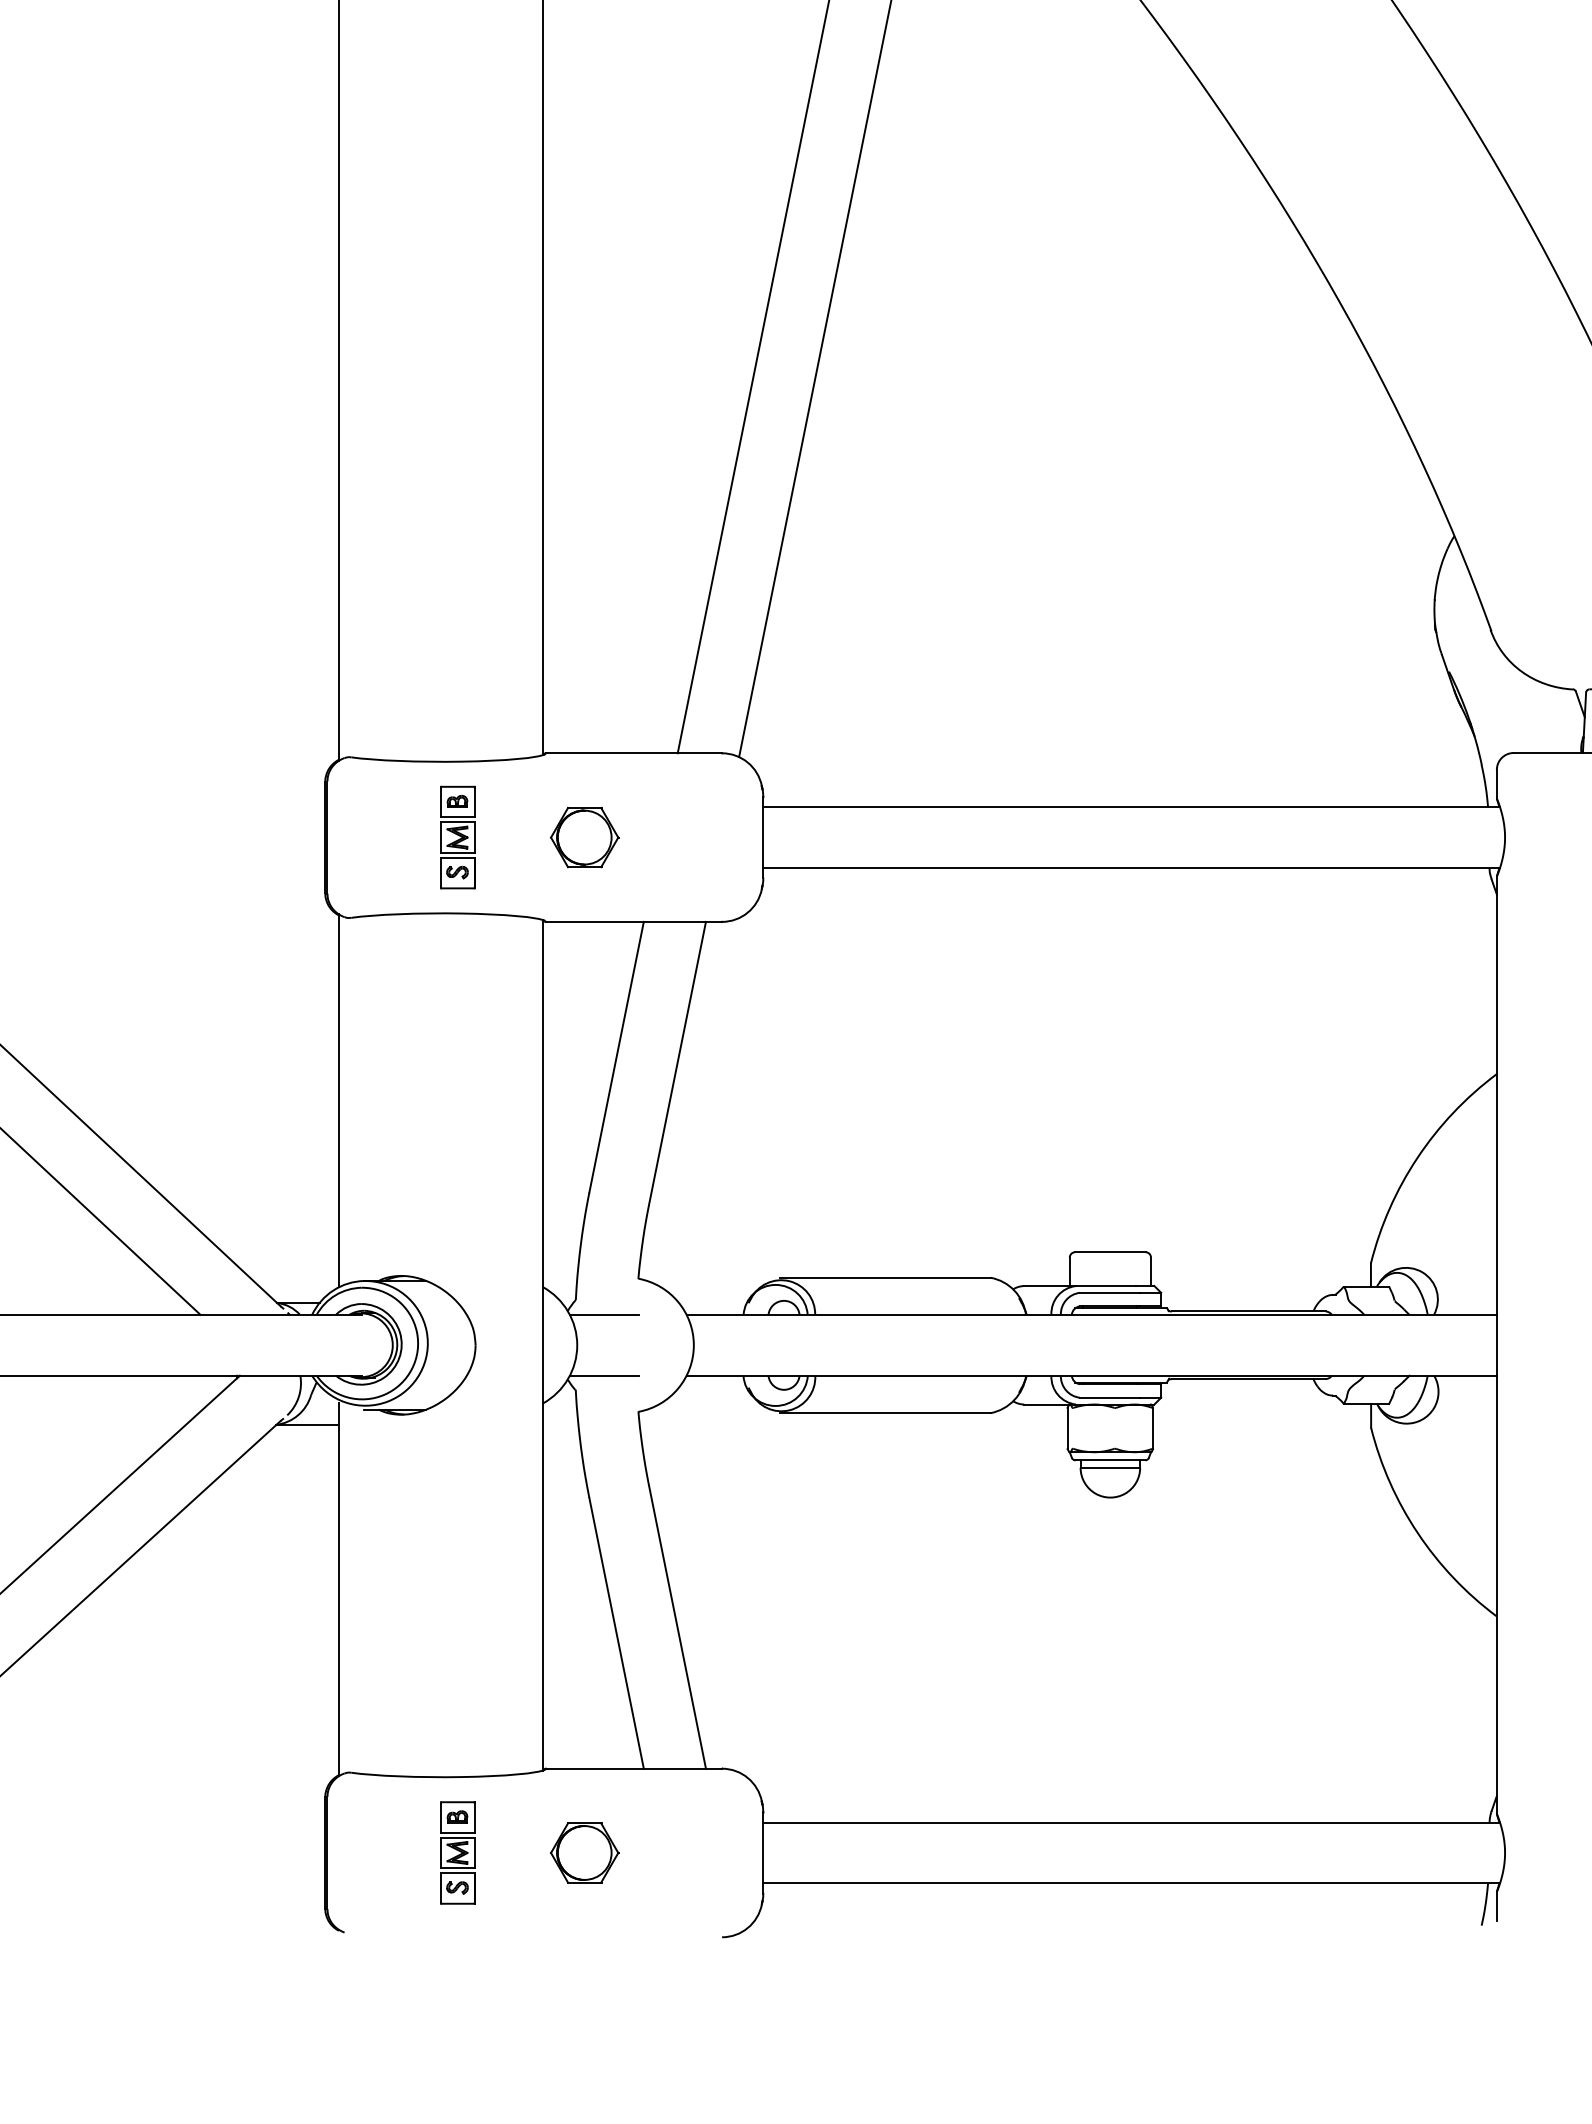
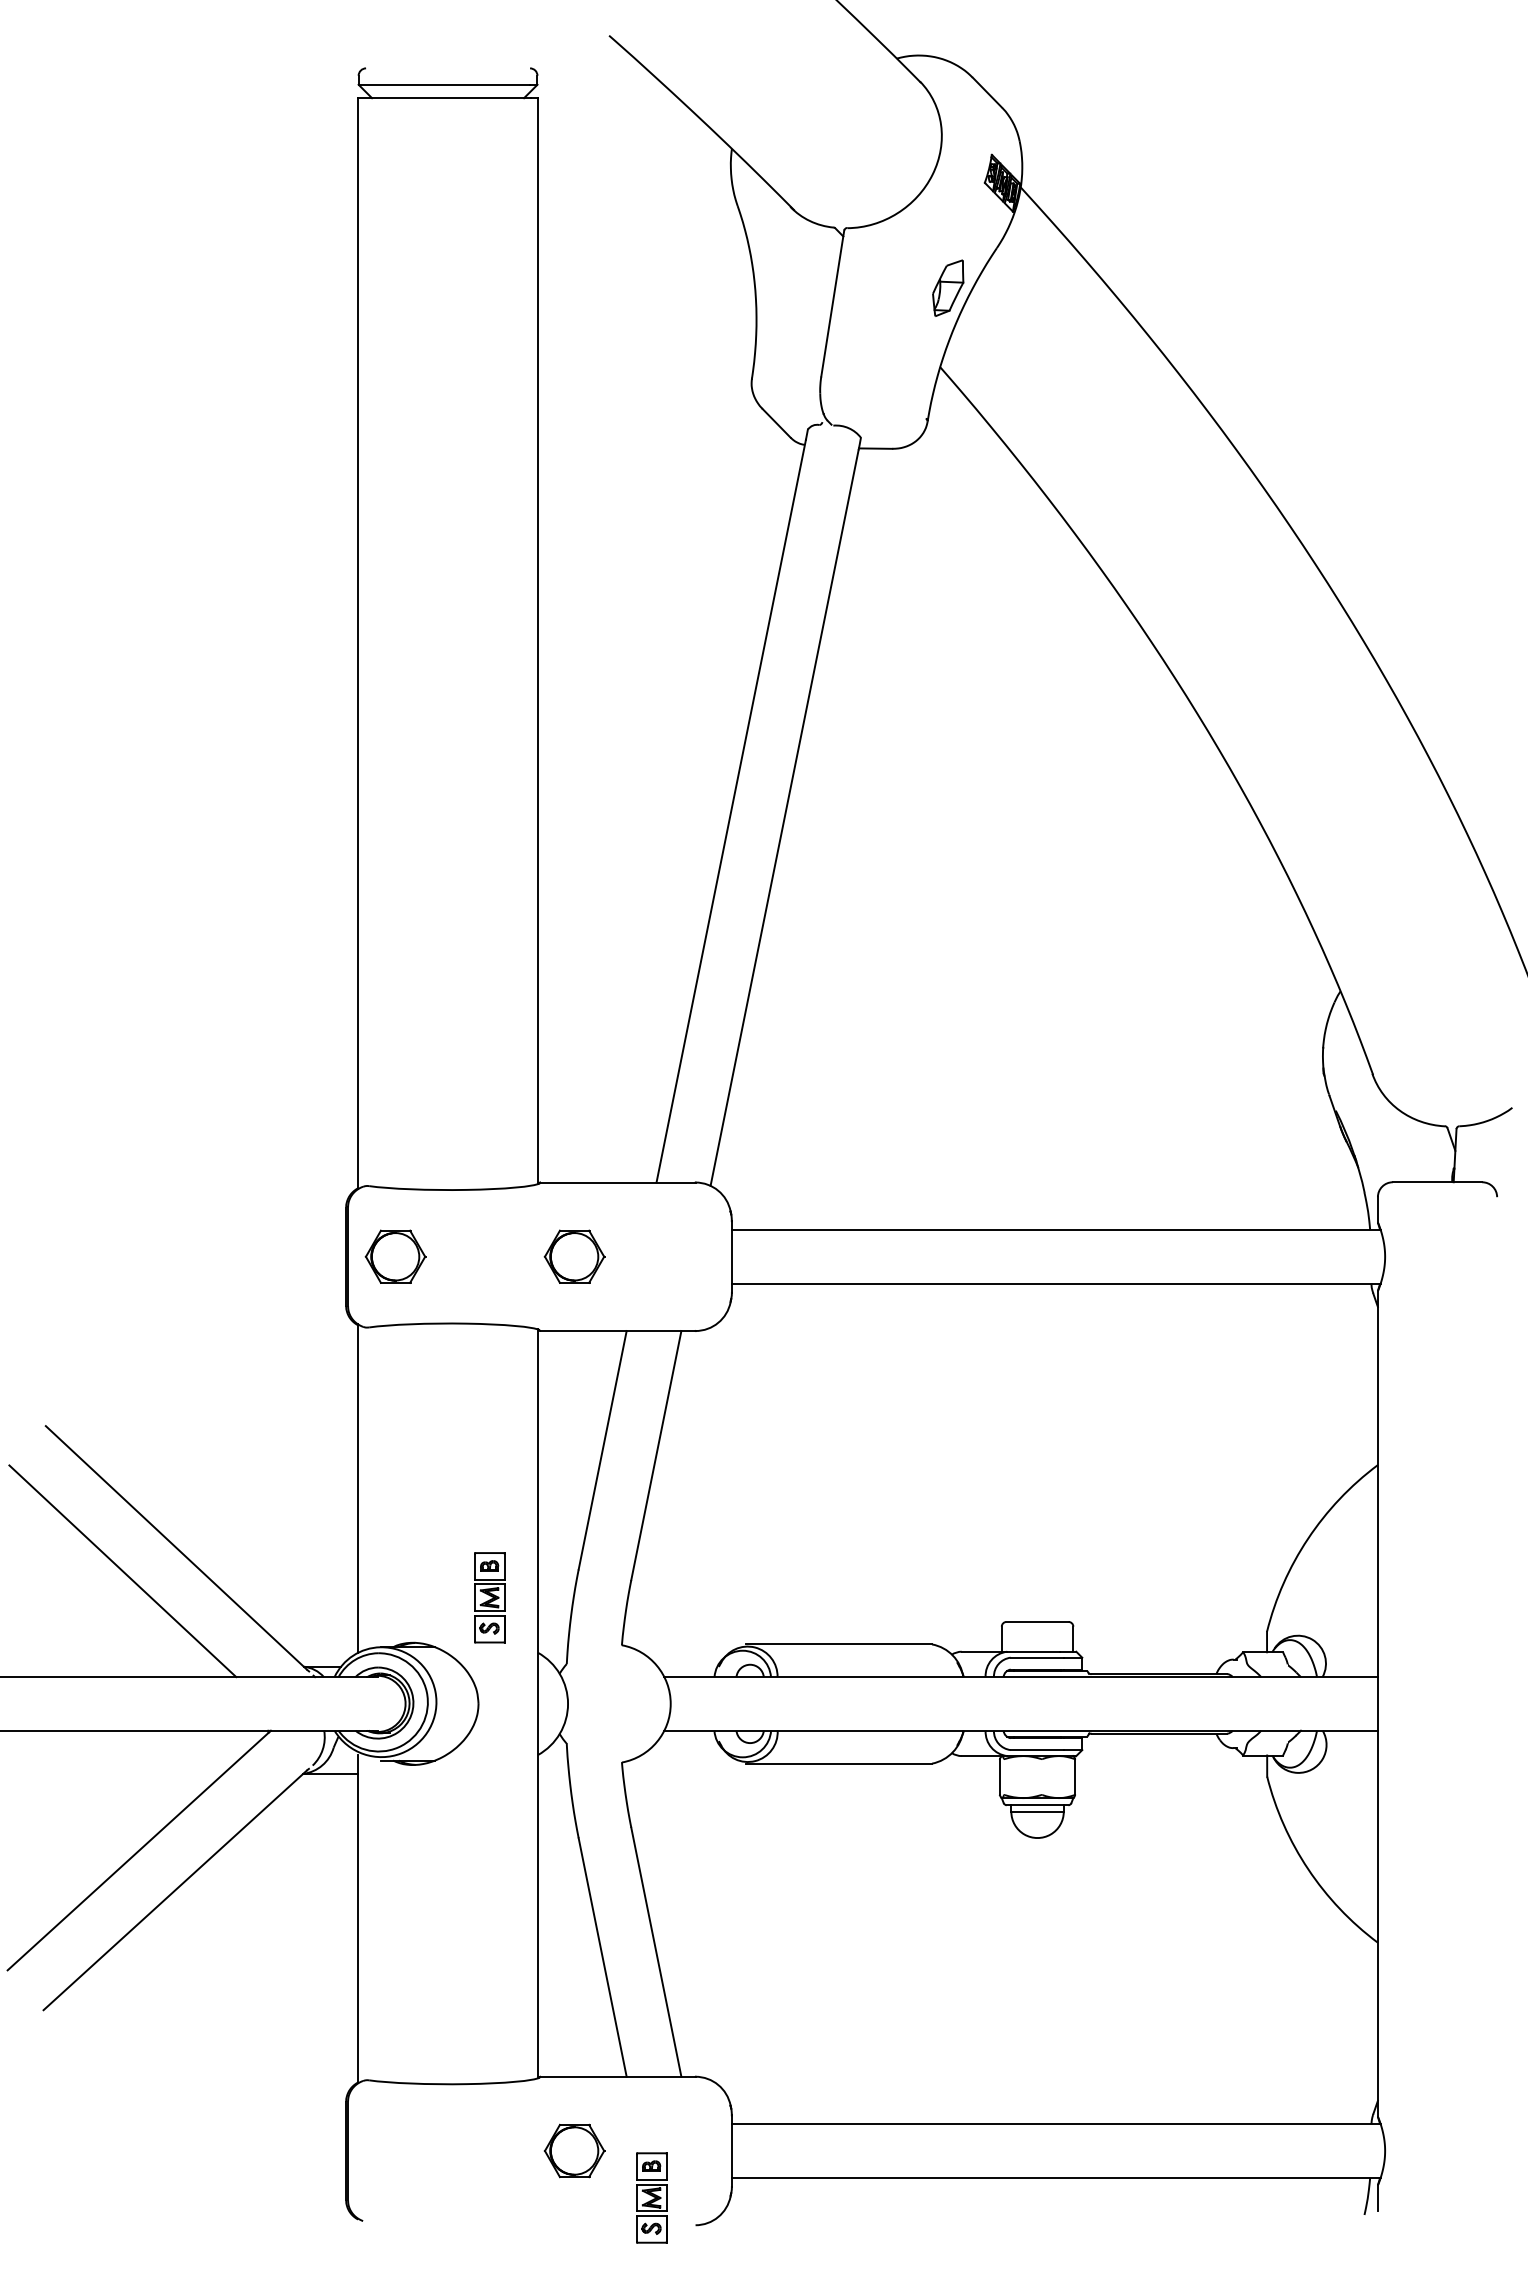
part: (381, 837) -> (395, 1256), added
part: (457, 837) -> (489, 1597), moved
line: (603, 1315) -> (591, 1677), removed
line: (603, 1375) -> (591, 1730), removed
part: (457, 1852) -> (651, 2197), moved

